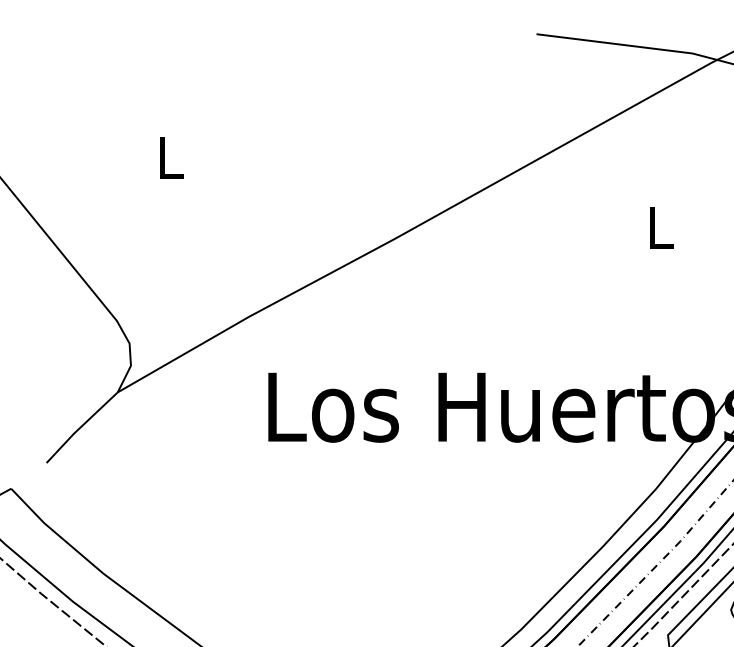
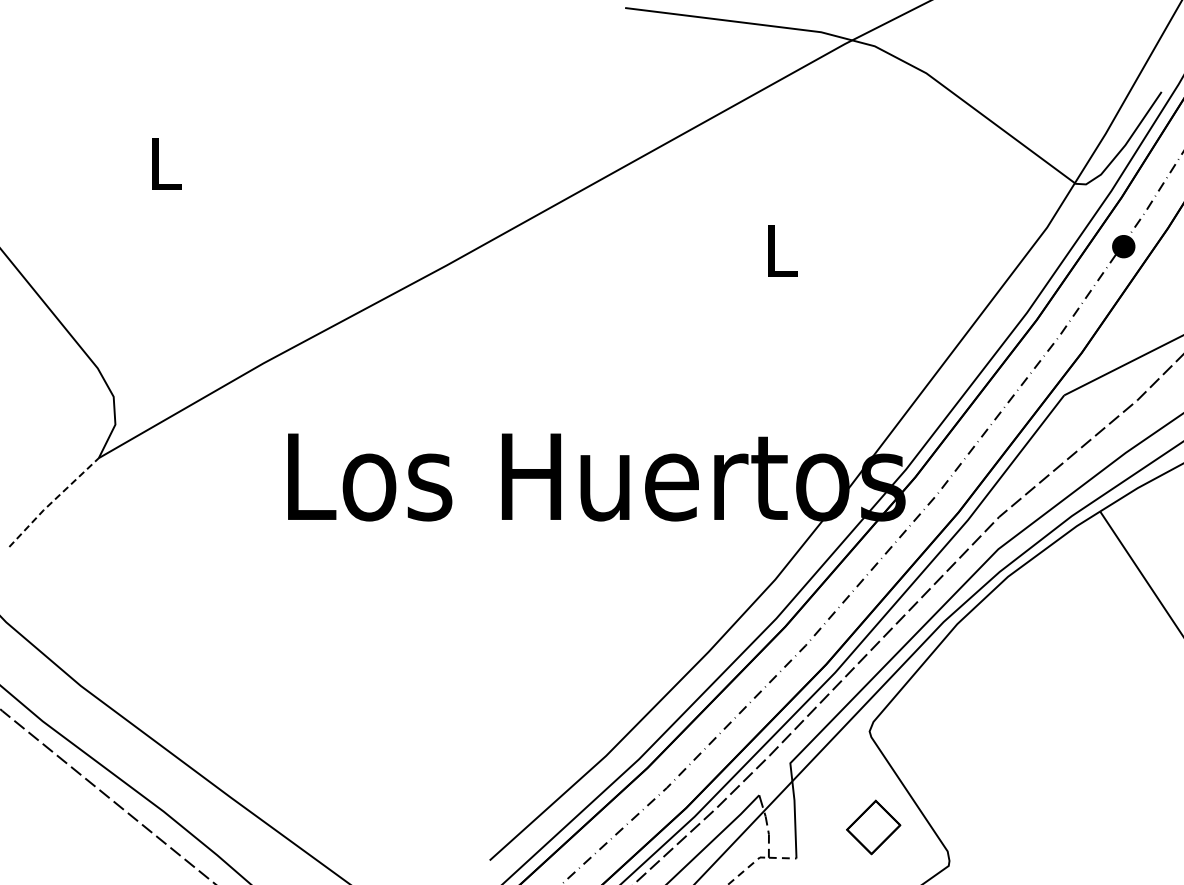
line: (80, 426) -> (52, 501), solid -> dashed

